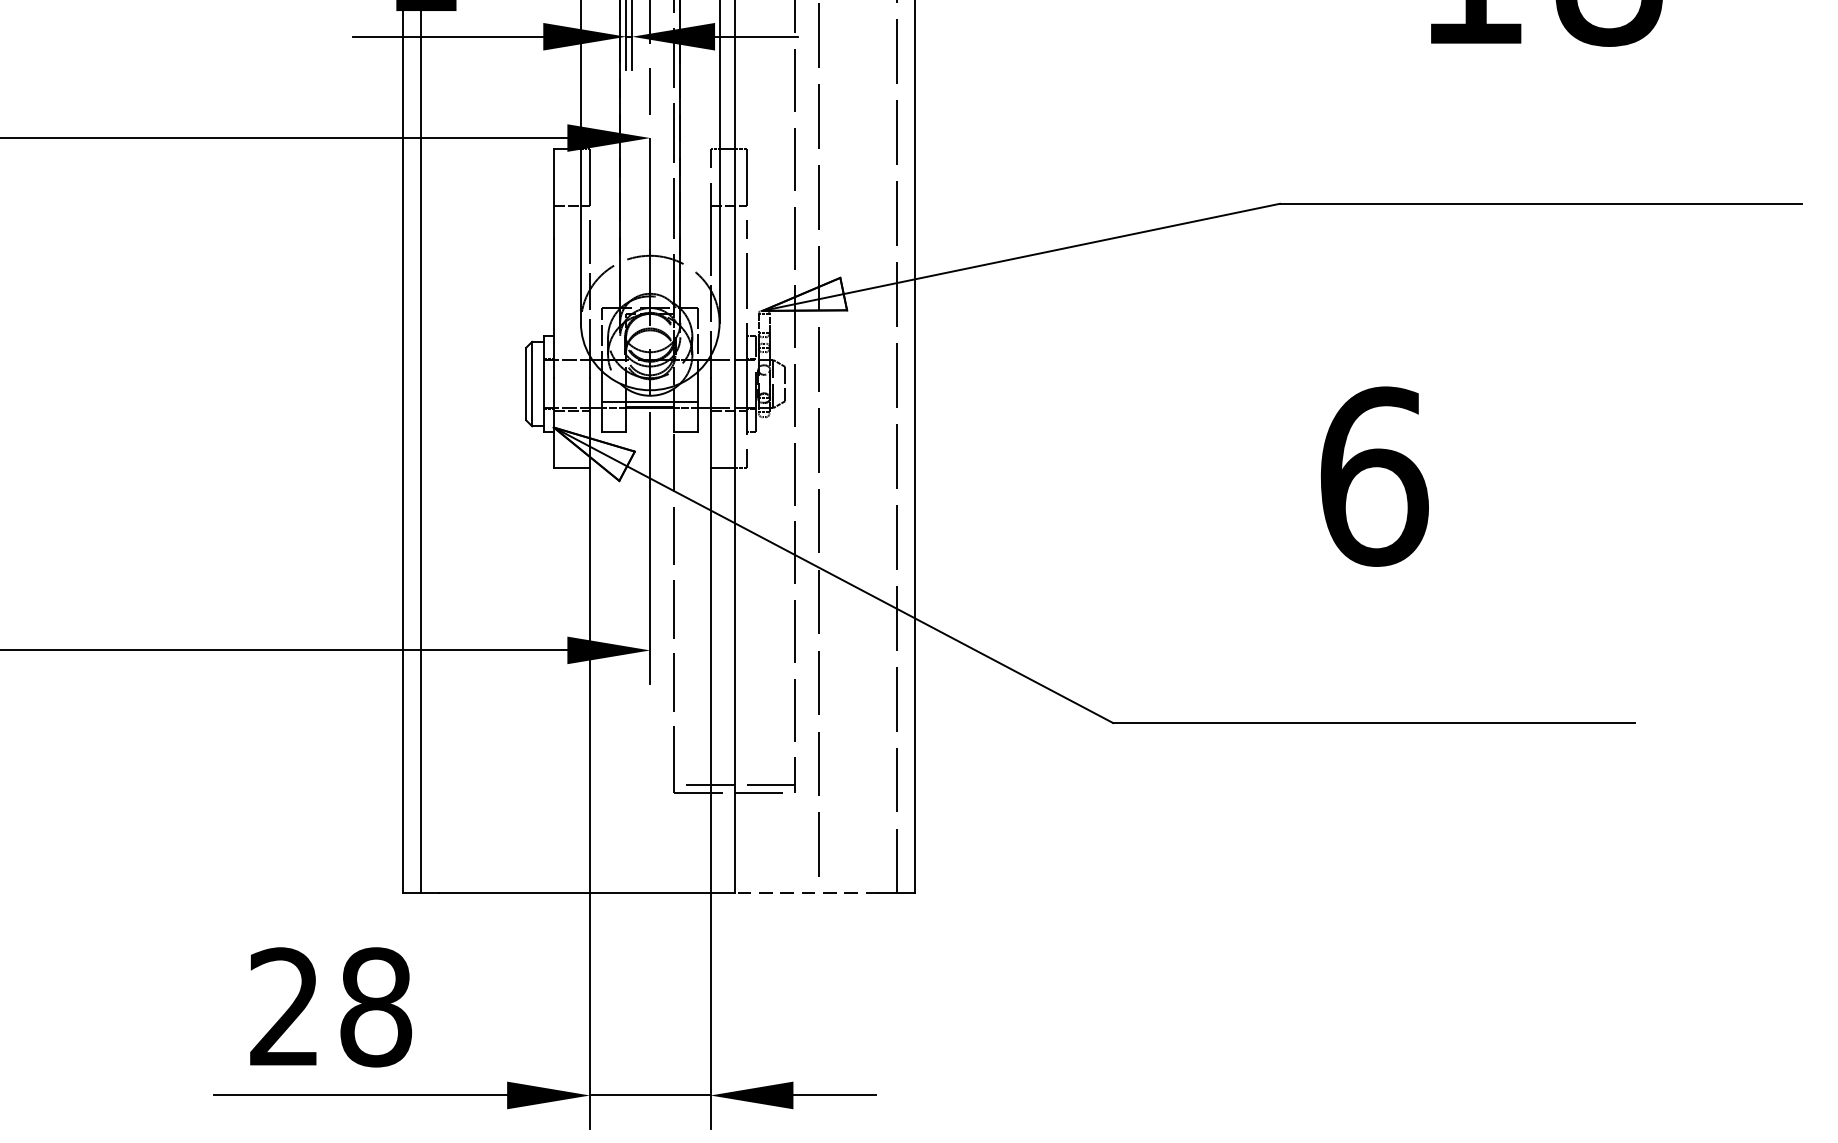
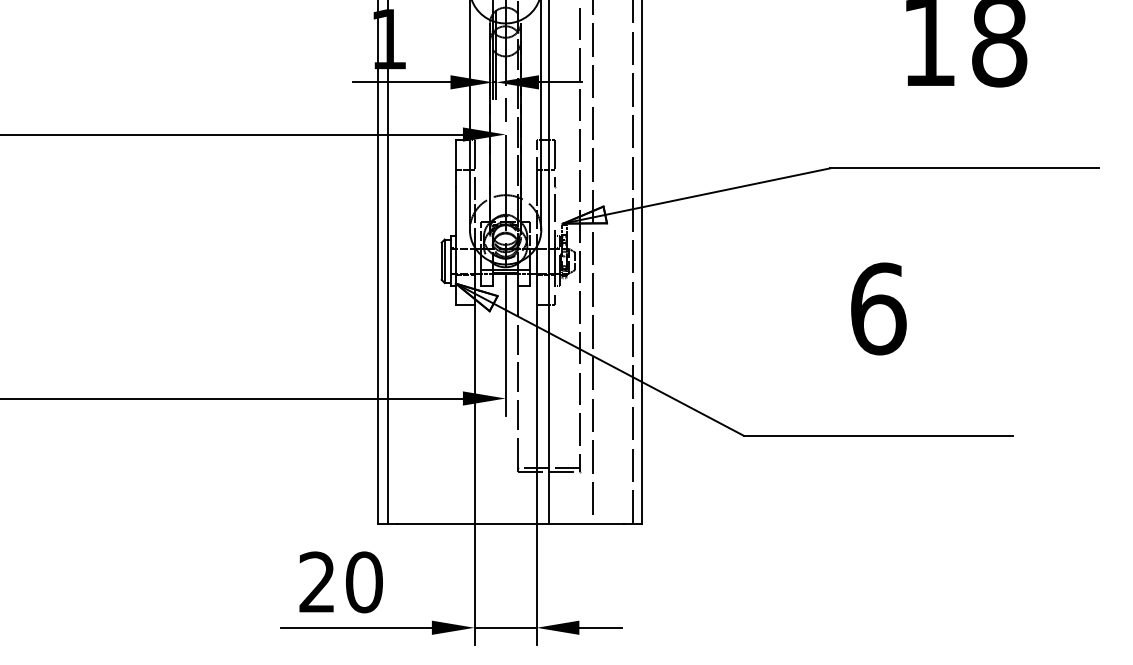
line: (805, 893) -> (585, 523), dashed -> solid
text: (376, 1007) -> (364, 582), 28 -> 20

